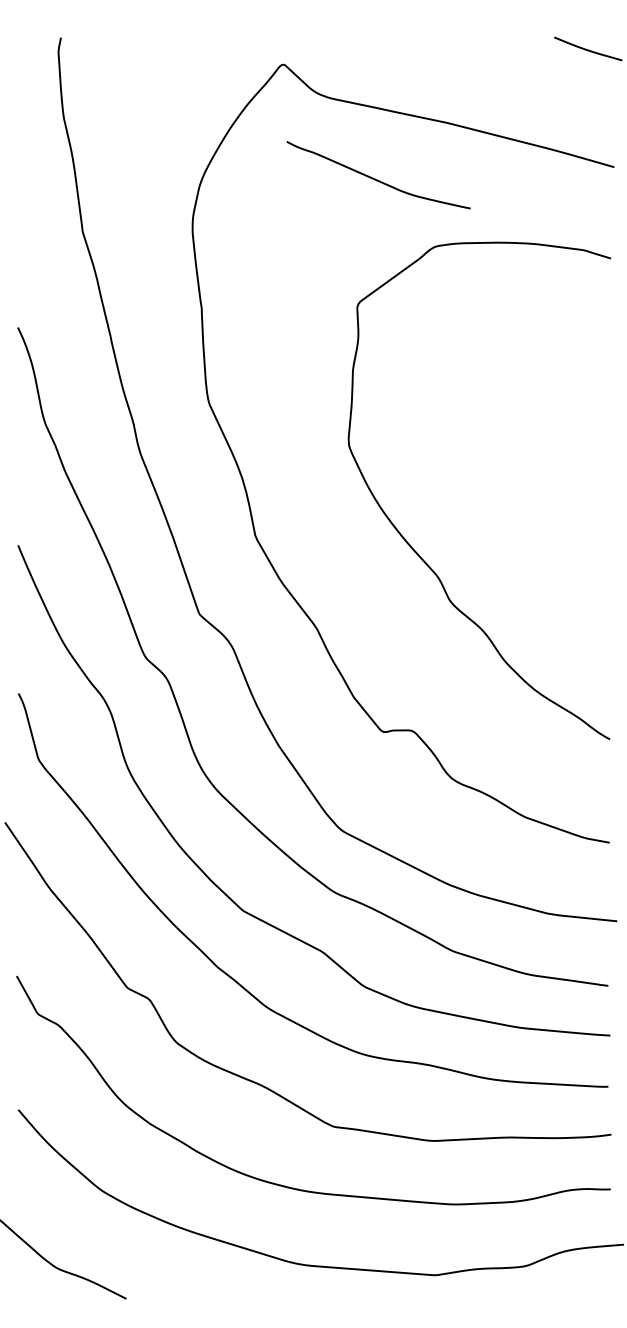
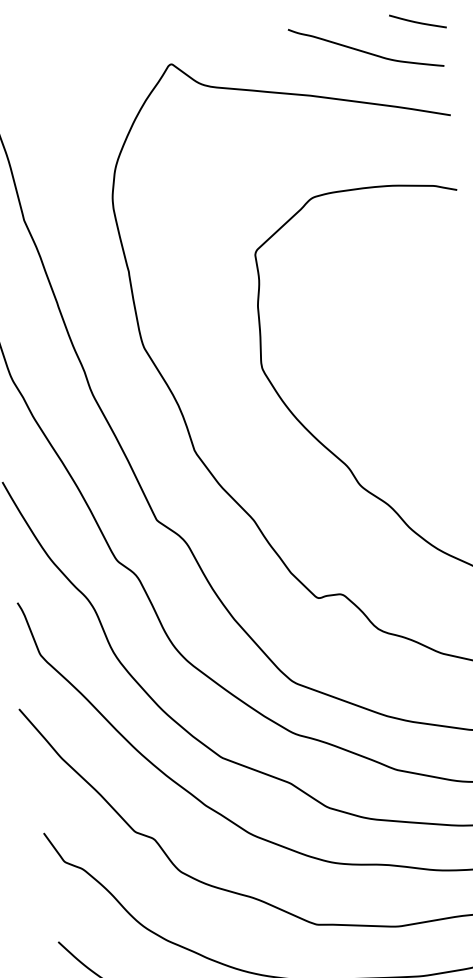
curve: (377, 179) -> (365, 51), moved

